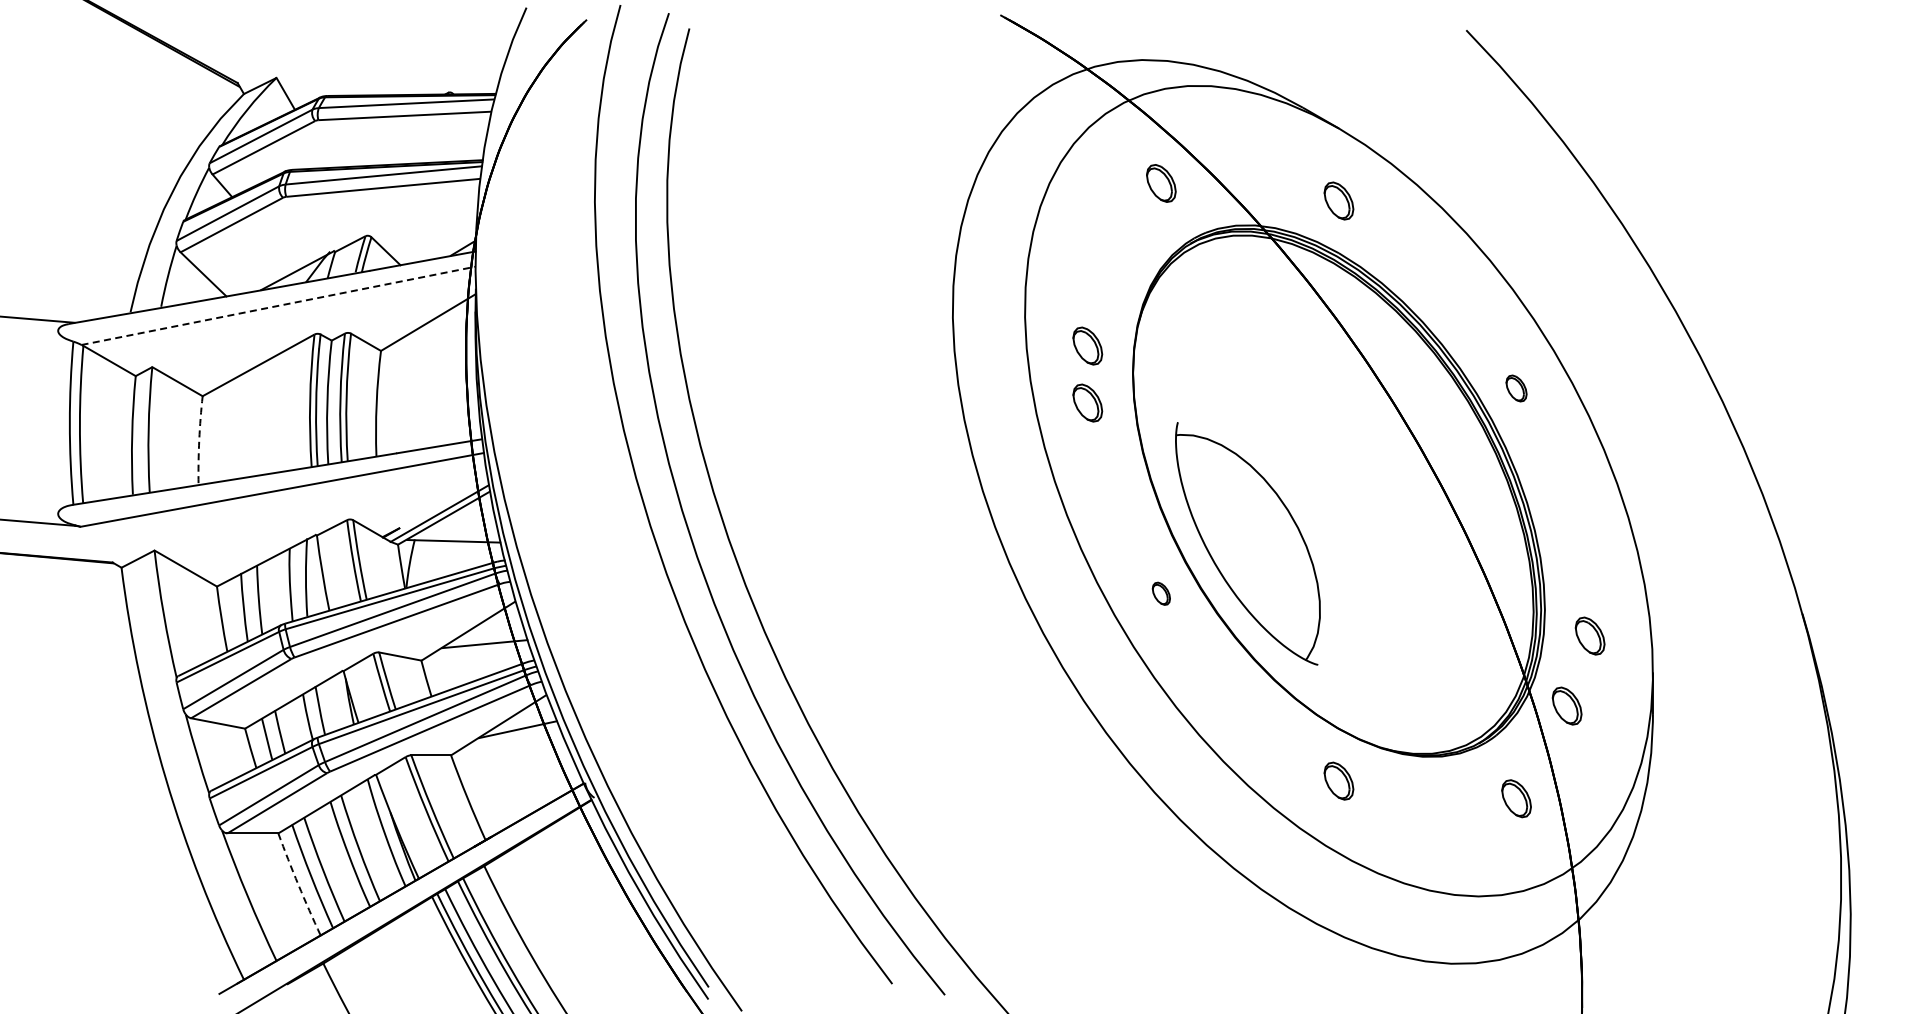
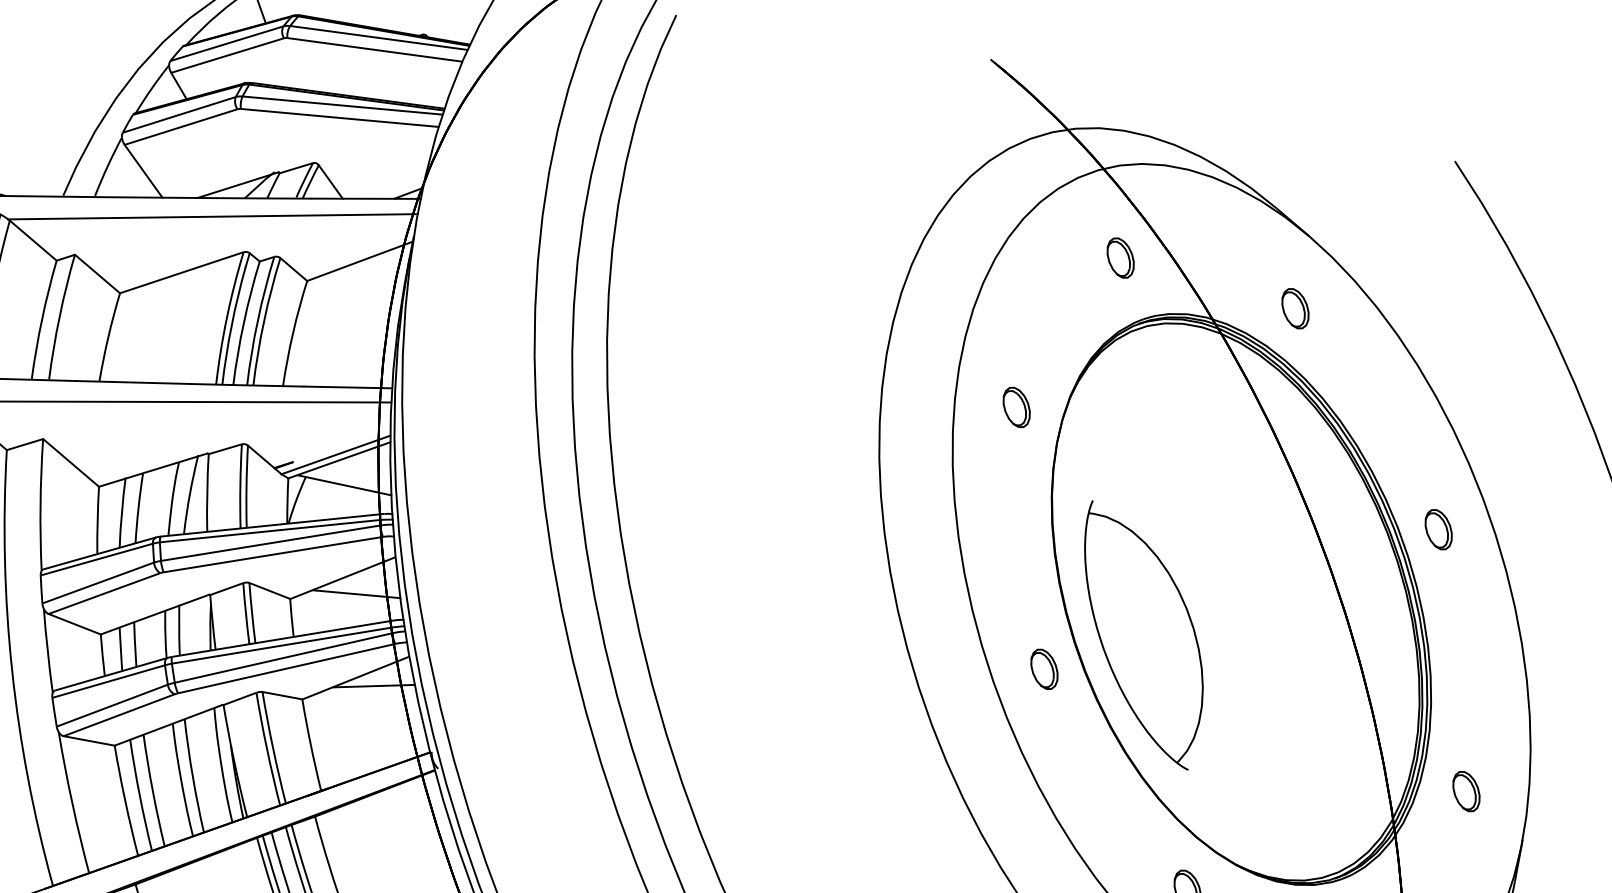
line: (278, 305) -> (212, 216), dashed -> solid
part: (1516, 388) -> (1438, 529), size x1.43
part: (1087, 402) -> (1005, 463), removed
arc: (199, 440) -> (108, 337), dashed -> solid
part: (1161, 593) -> (1044, 669), size x1.67
part: (1566, 705) -> (1429, 856), removed
arc: (298, 884) -> (125, 800), dashed -> solid

